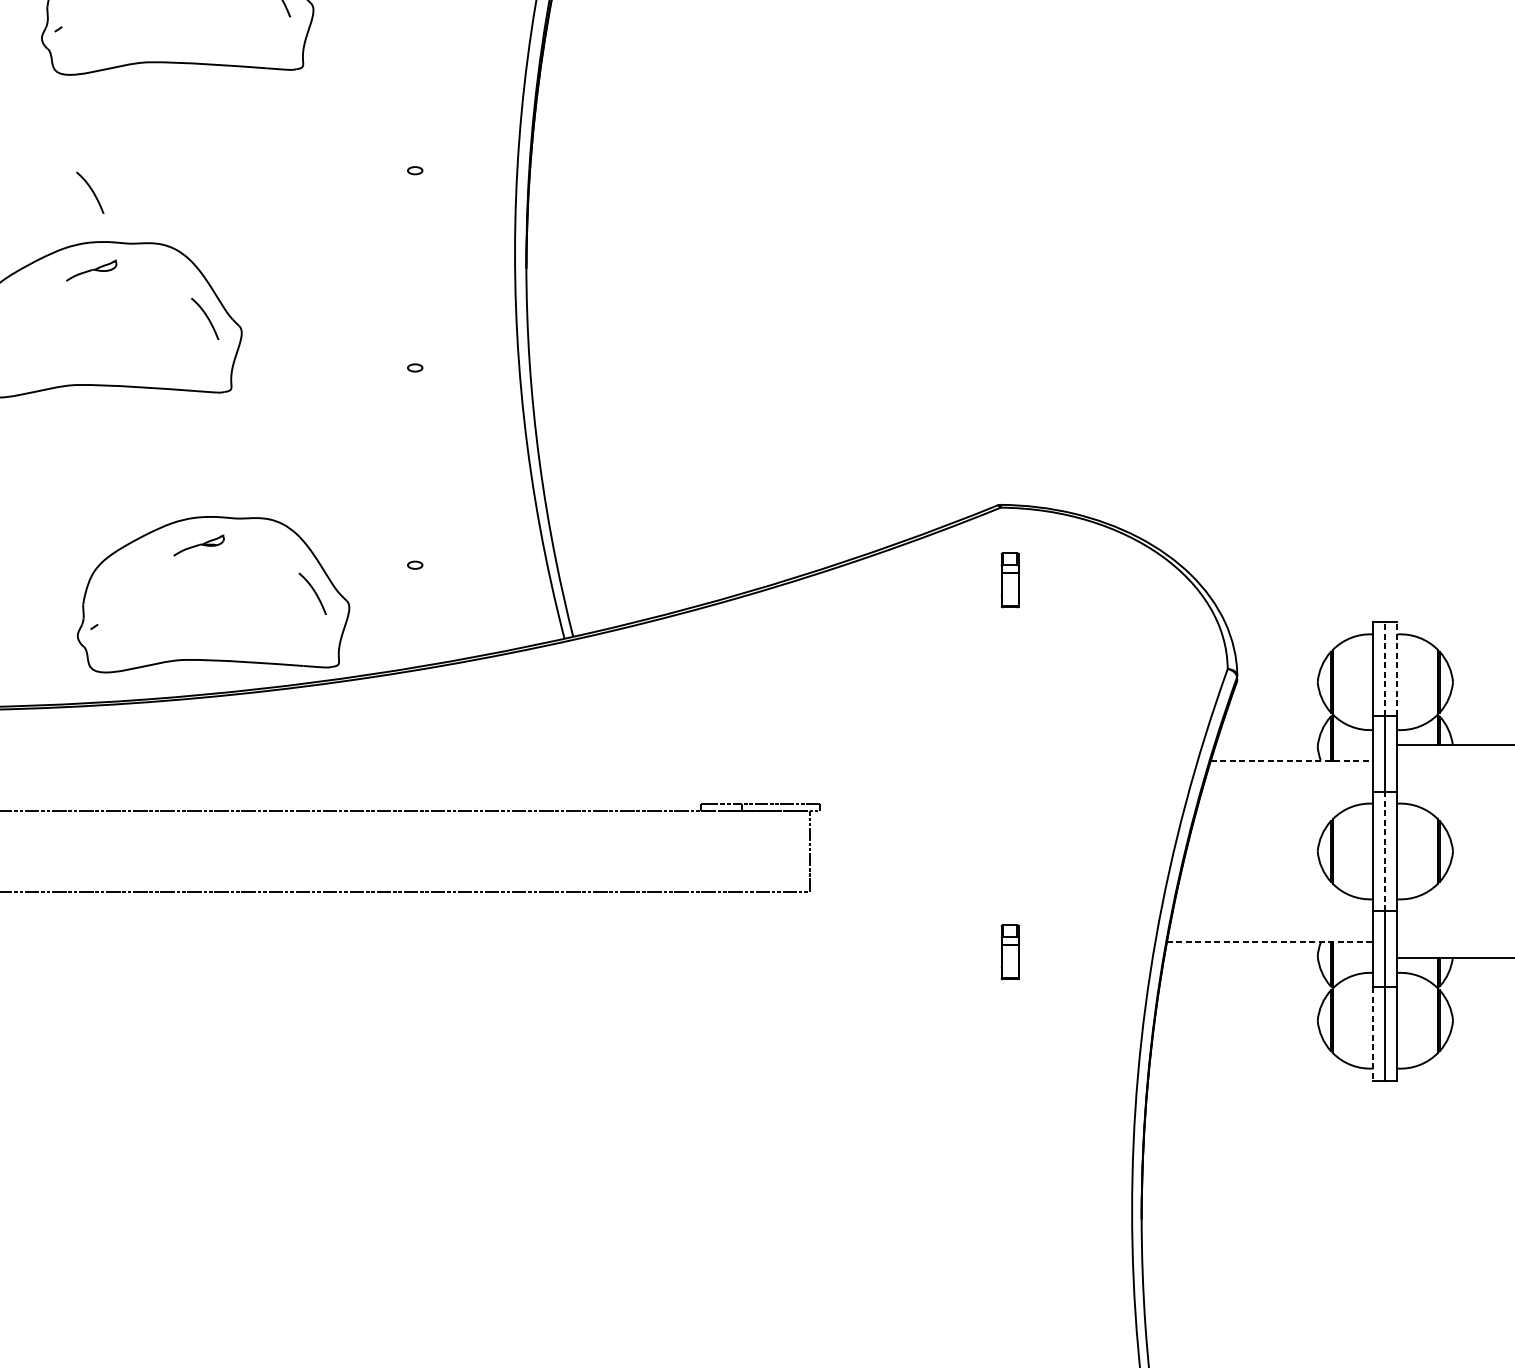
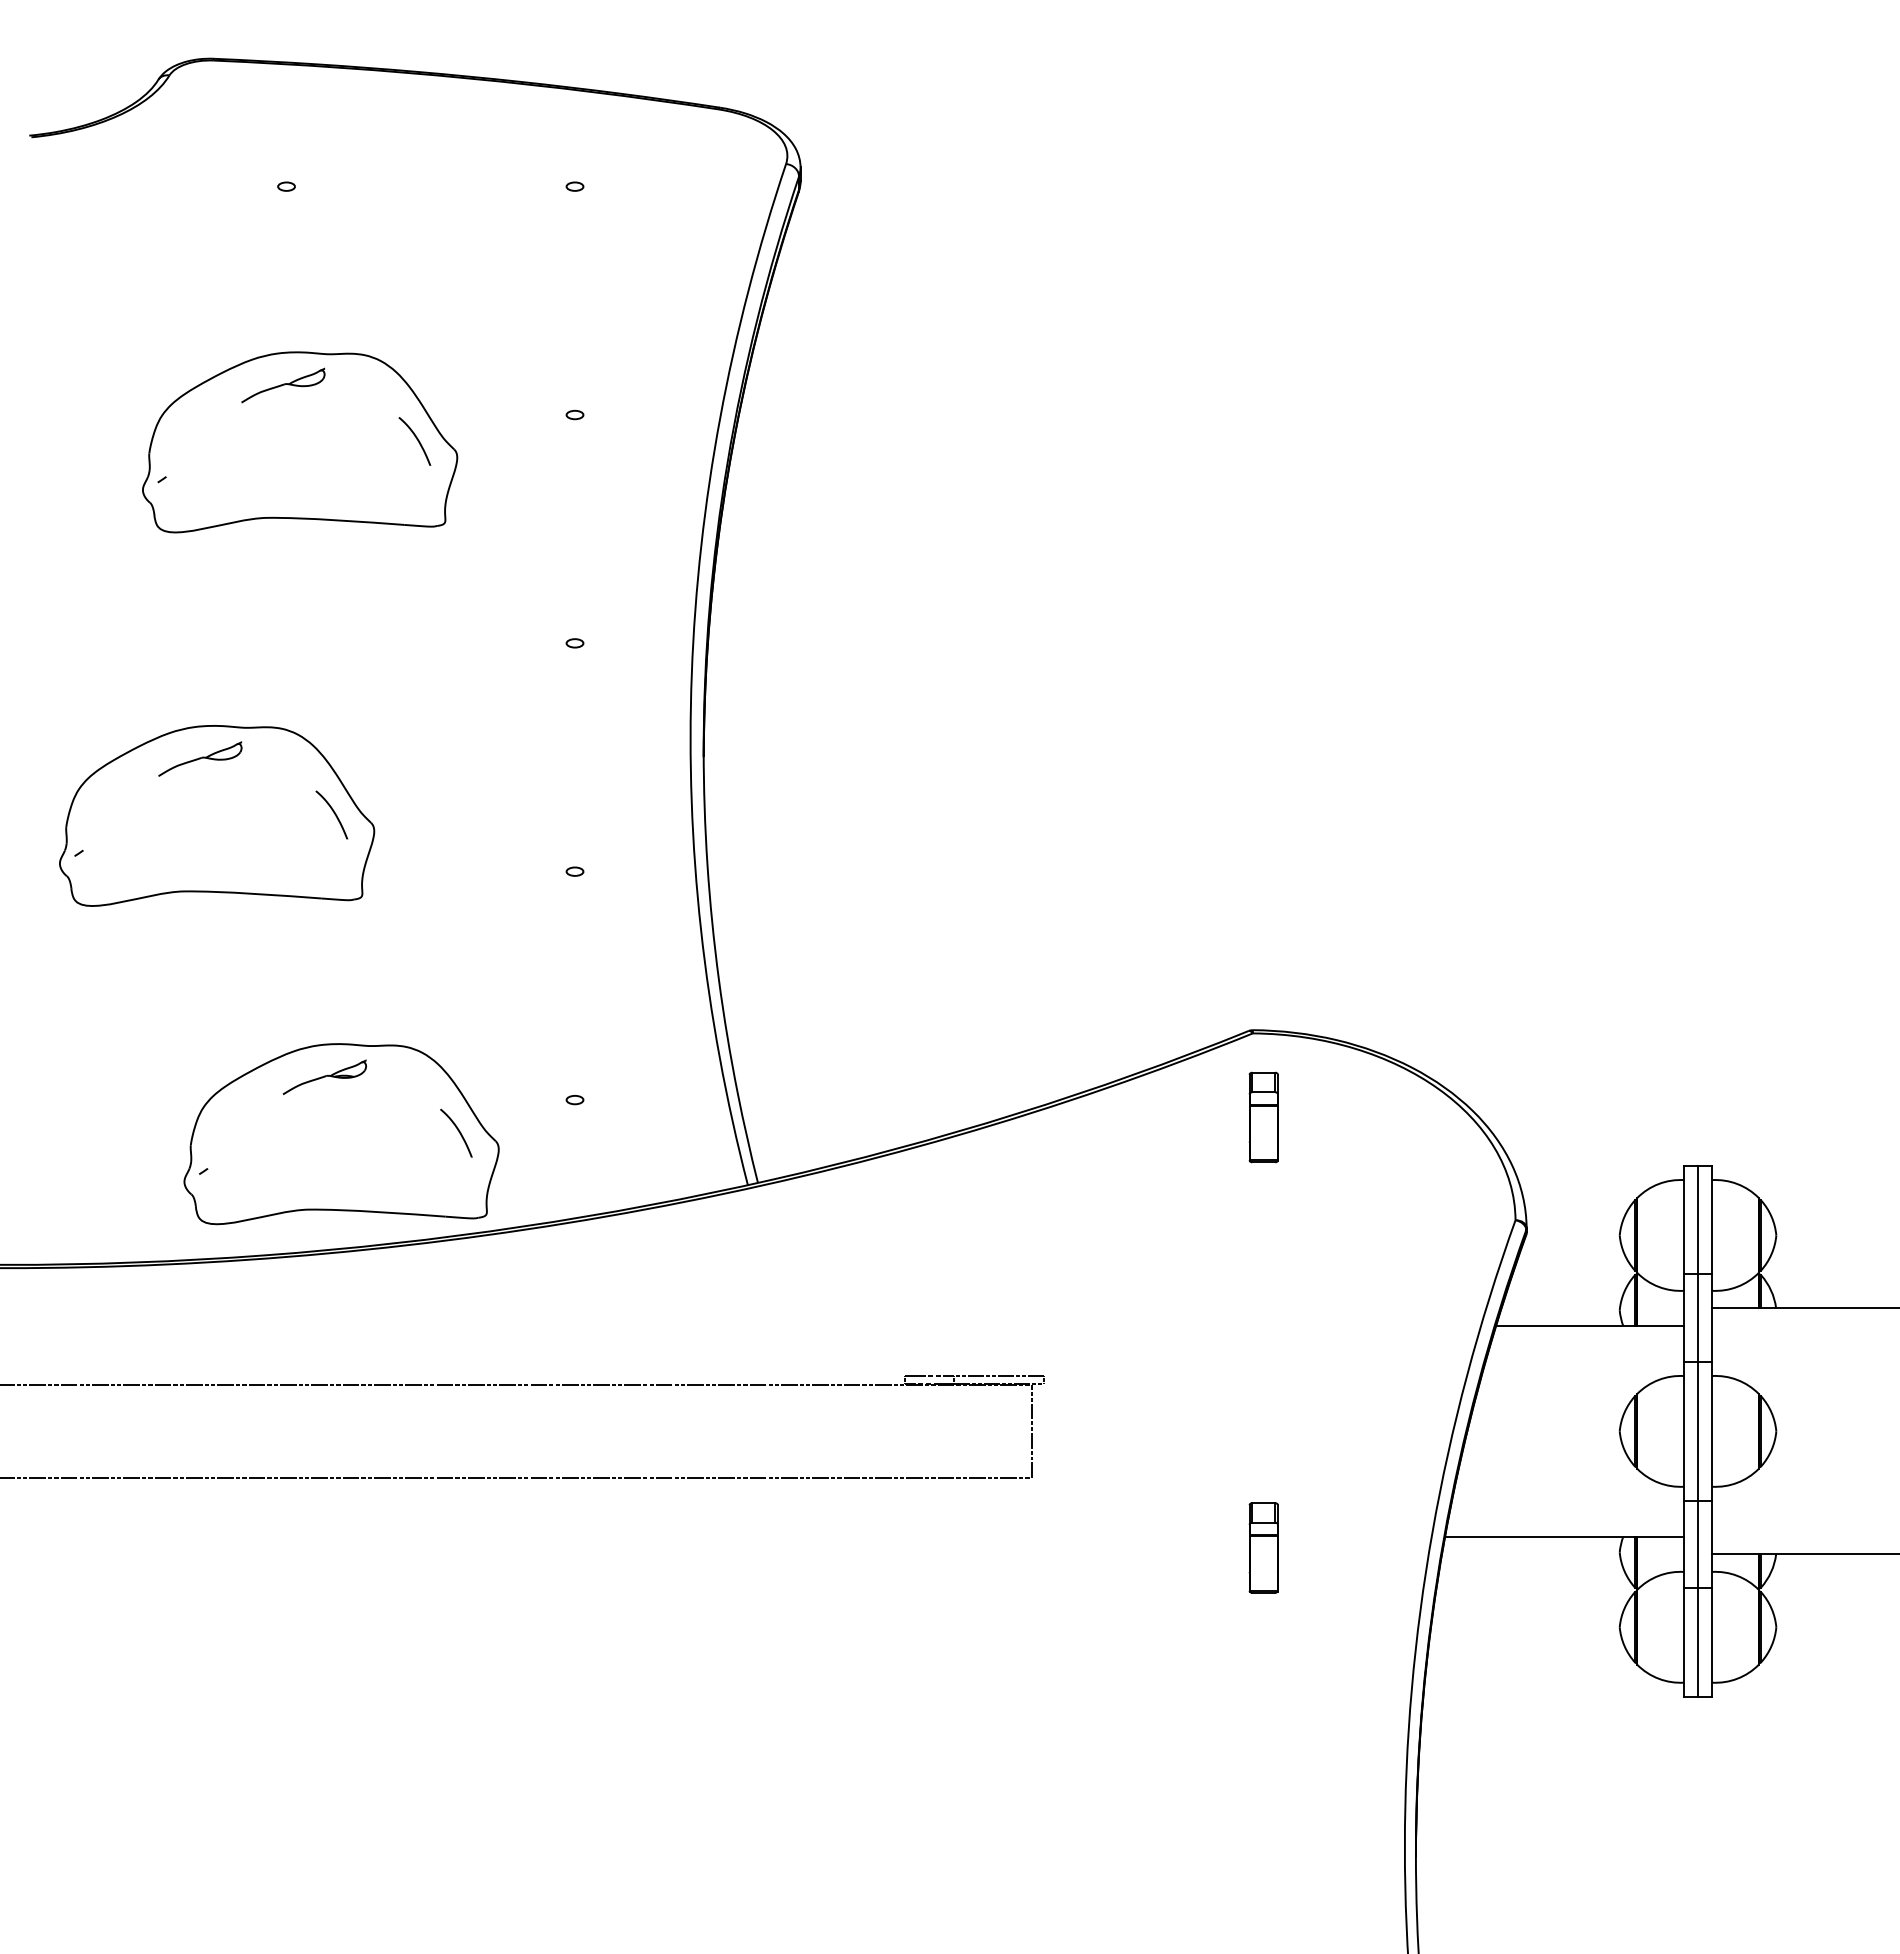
curve: (91, 191) -> (200, 667), removed
part: (91, 270) -> (200, 758), size x1.43
part: (198, 544) -> (324, 1076), size x1.43
part: (1009, 580) -> (1263, 1117), size x1.43
line: (1385, 668) -> (1698, 1219), dashed -> solid
line: (1397, 668) -> (1711, 1219), dashed -> solid
line: (1292, 760) -> (1590, 1326), dashed -> solid
line: (1385, 850) -> (1698, 1430), dashed -> solid
line: (1270, 942) -> (1564, 1536), dashed -> solid
part: (1009, 951) -> (1263, 1547), size x1.43
line: (1373, 1033) -> (1684, 1642), dashed -> solid

